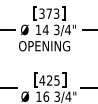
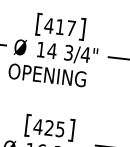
text: (49, 13) -> (60, 26), 373 -> 417

